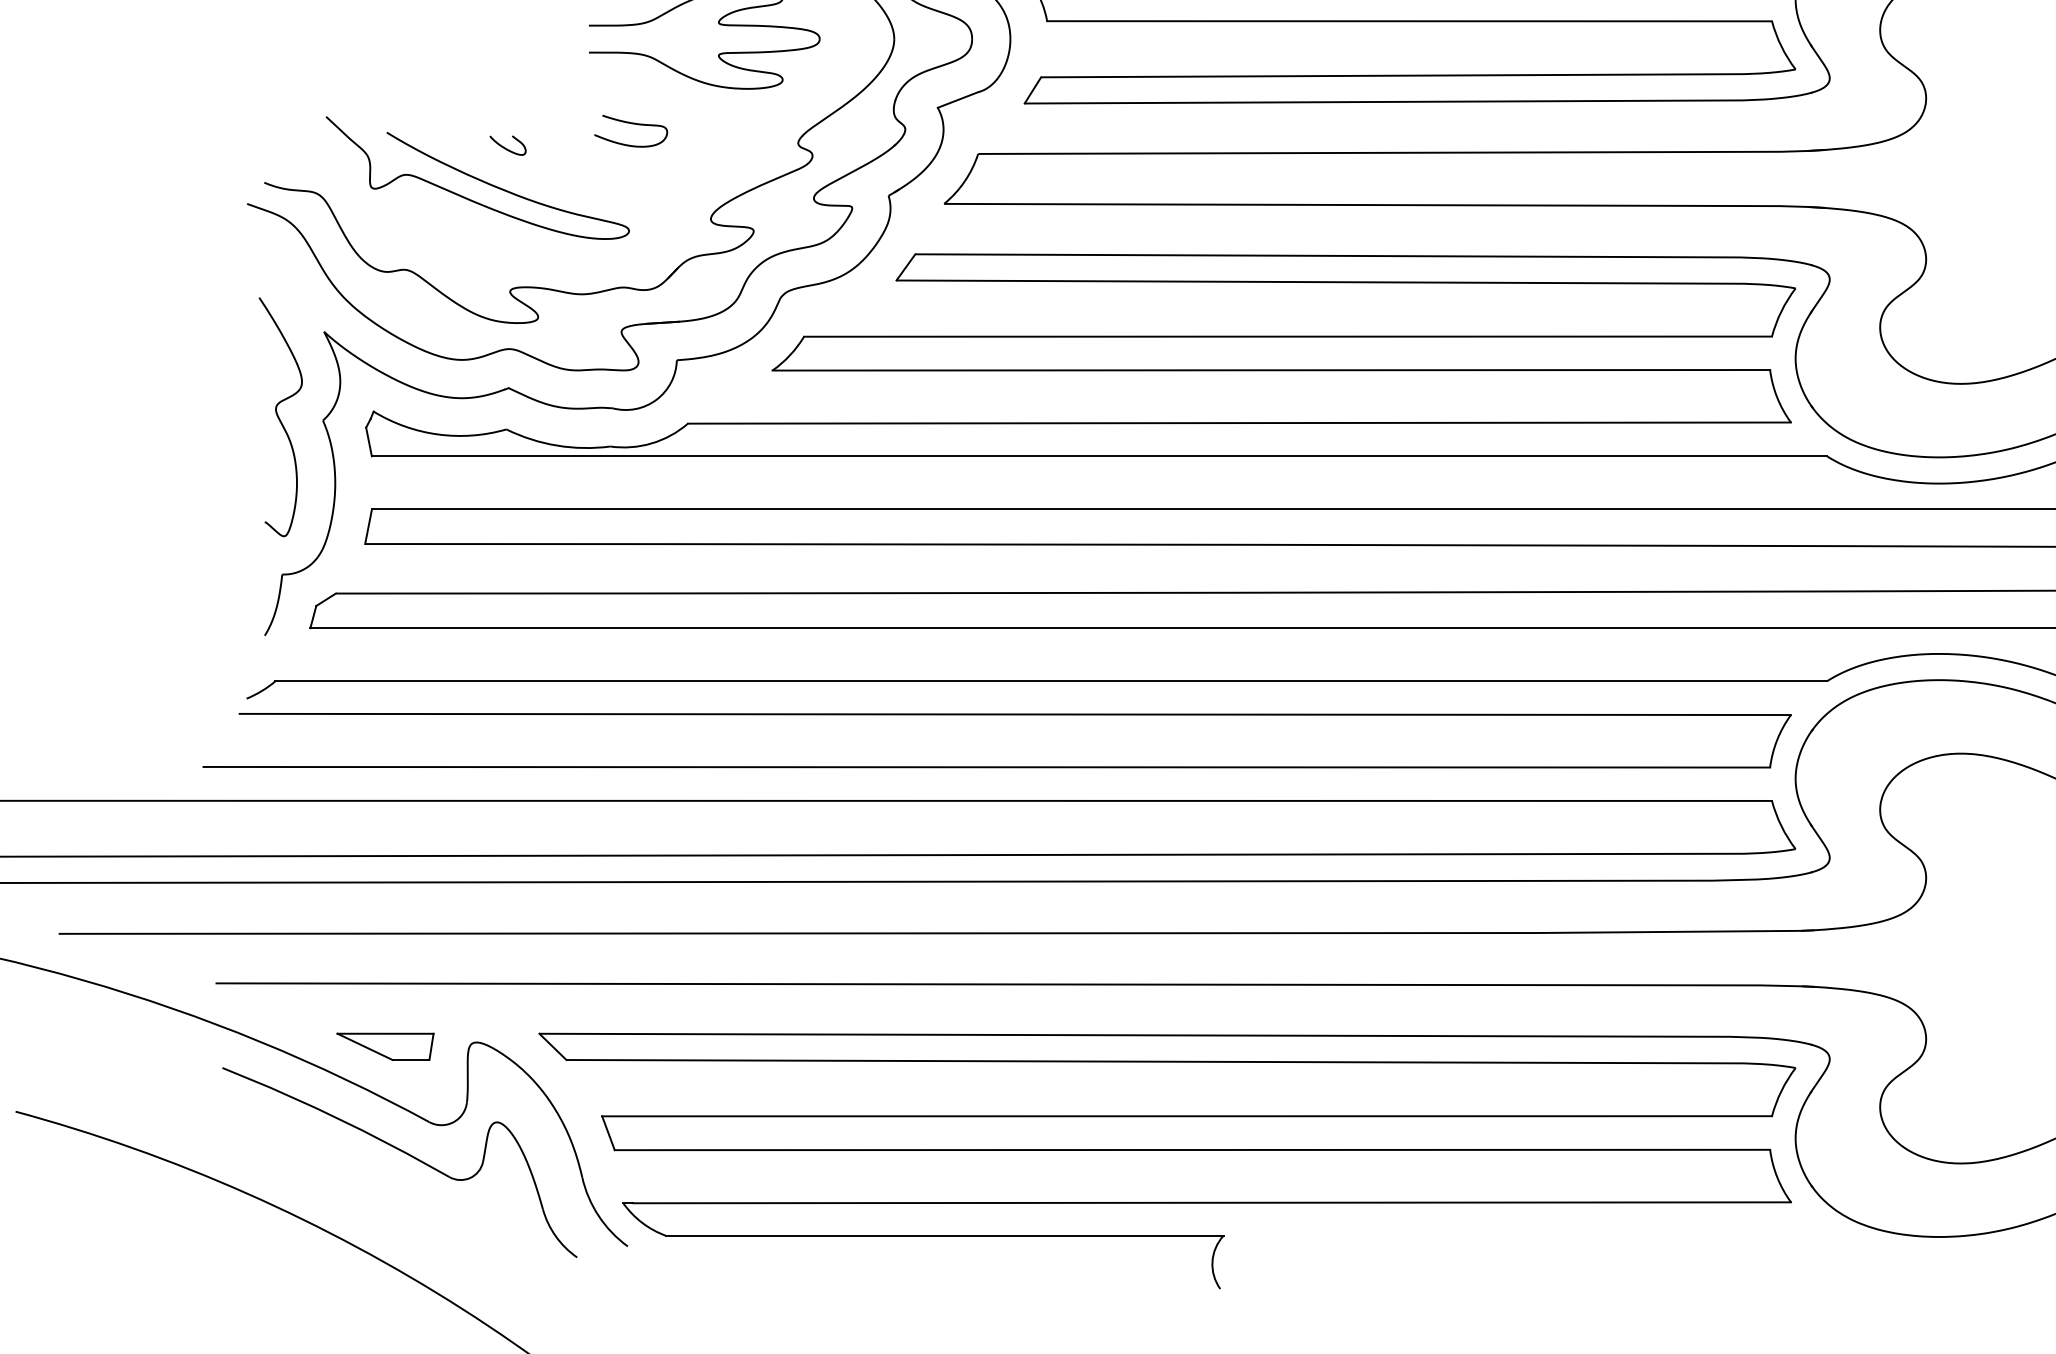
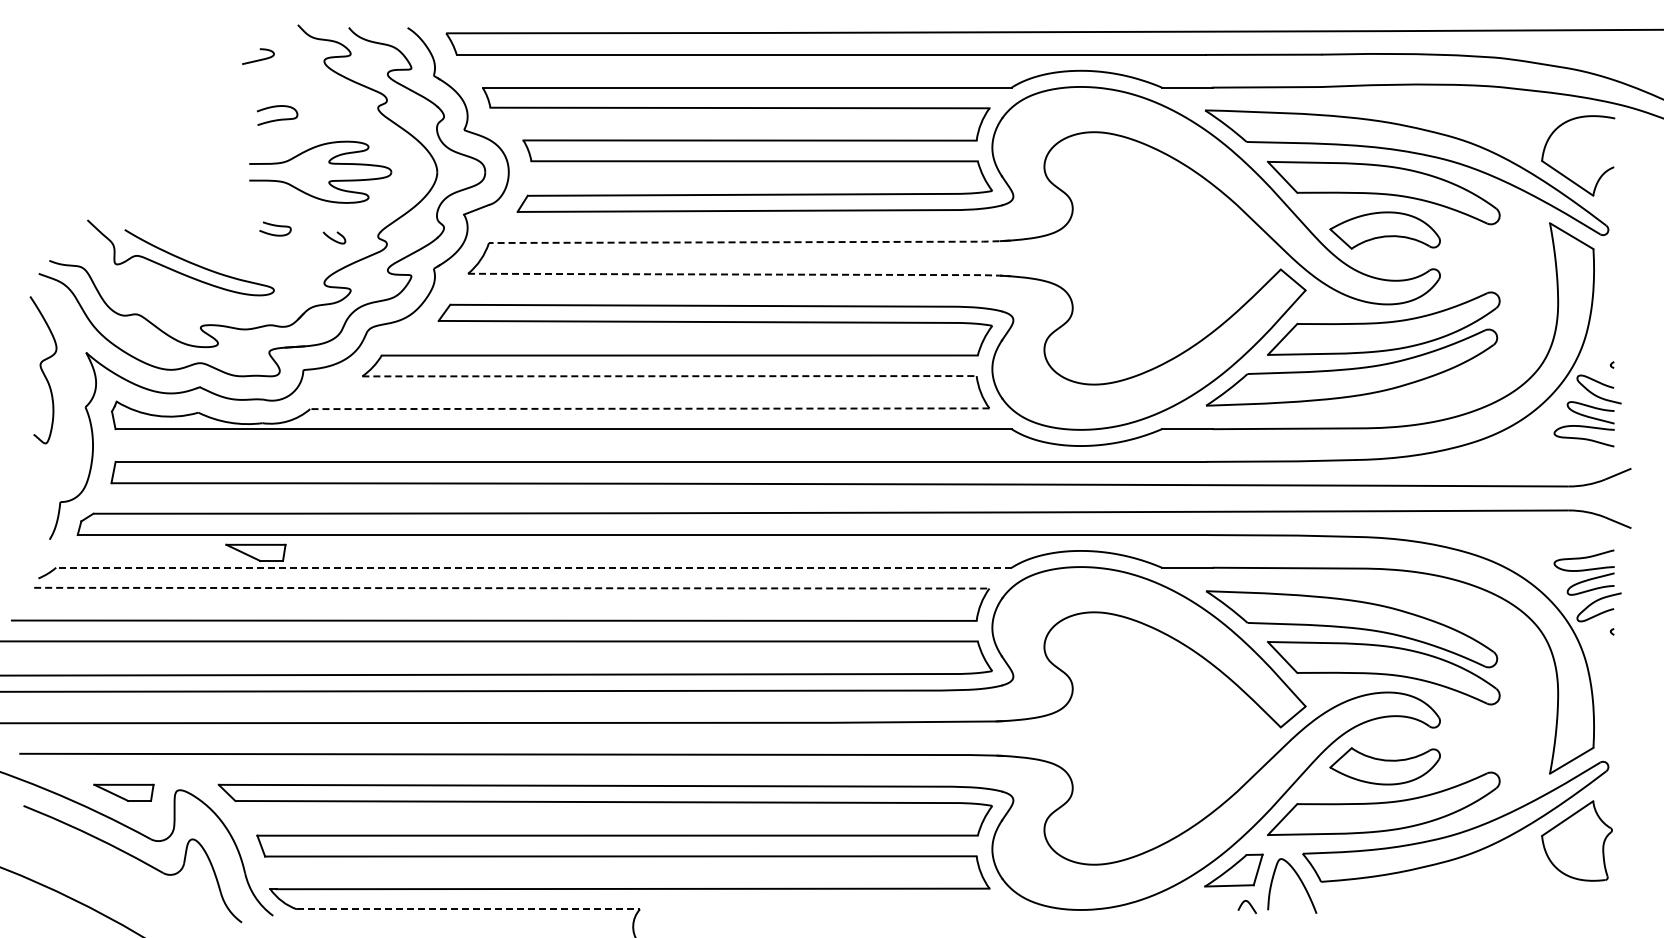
part: (631, 130) -> (275, 228), size x0.7
curve: (508, 148) -> (334, 239), moved
line: (1402, 153) -> (750, 242), solid -> dashed
line: (1386, 205) -> (740, 274), solid -> dashed
line: (1272, 370) -> (670, 376), solid -> dashed
curve: (280, 417) -> (43, 370), moved
line: (1238, 422) -> (649, 408), solid -> dashed
part: (599, 656) -> (255, 552), added
line: (1050, 680) -> (533, 567), solid -> dashed
line: (1014, 714) -> (511, 588), solid -> dashed
line: (944, 1236) -> (468, 909), solid -> dashed

